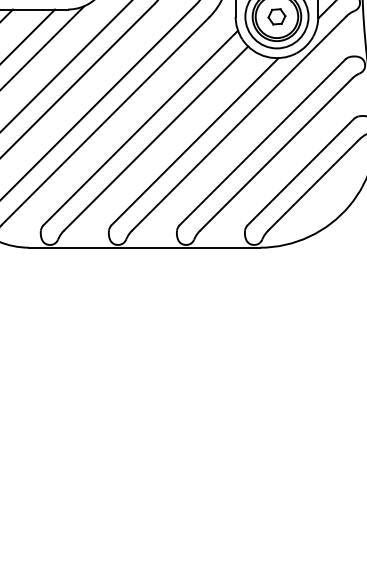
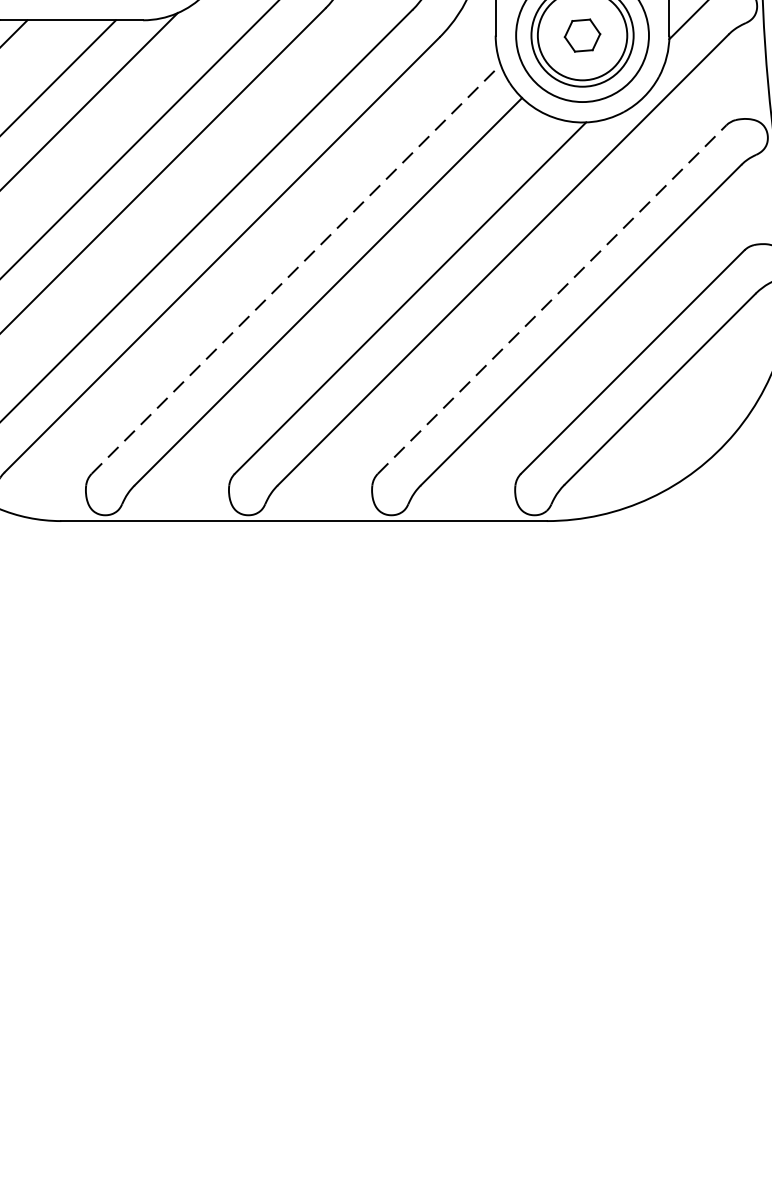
line: (140, 127) -> (295, 268), solid -> dashed
line: (262, 141) -> (552, 297), solid -> dashed

